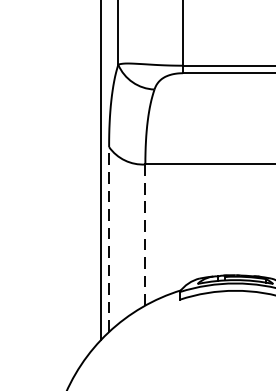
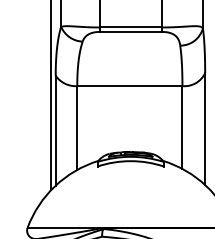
line: (145, 235) -> (77, 128), dashed -> solid
line: (108, 239) -> (55, 130), dashed -> solid

